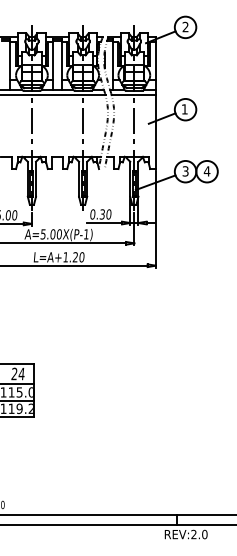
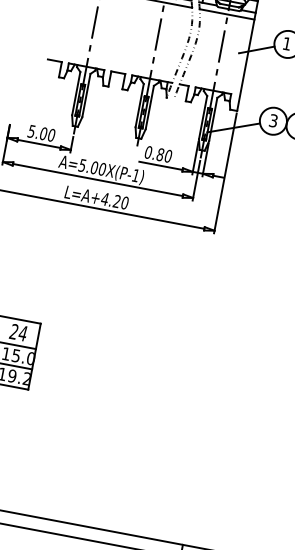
text: (101, 214) -> (159, 154), 0.30 -> 0.80
text: (65, 257) -> (104, 199), L=A+1.20 -> L=A+4.20

